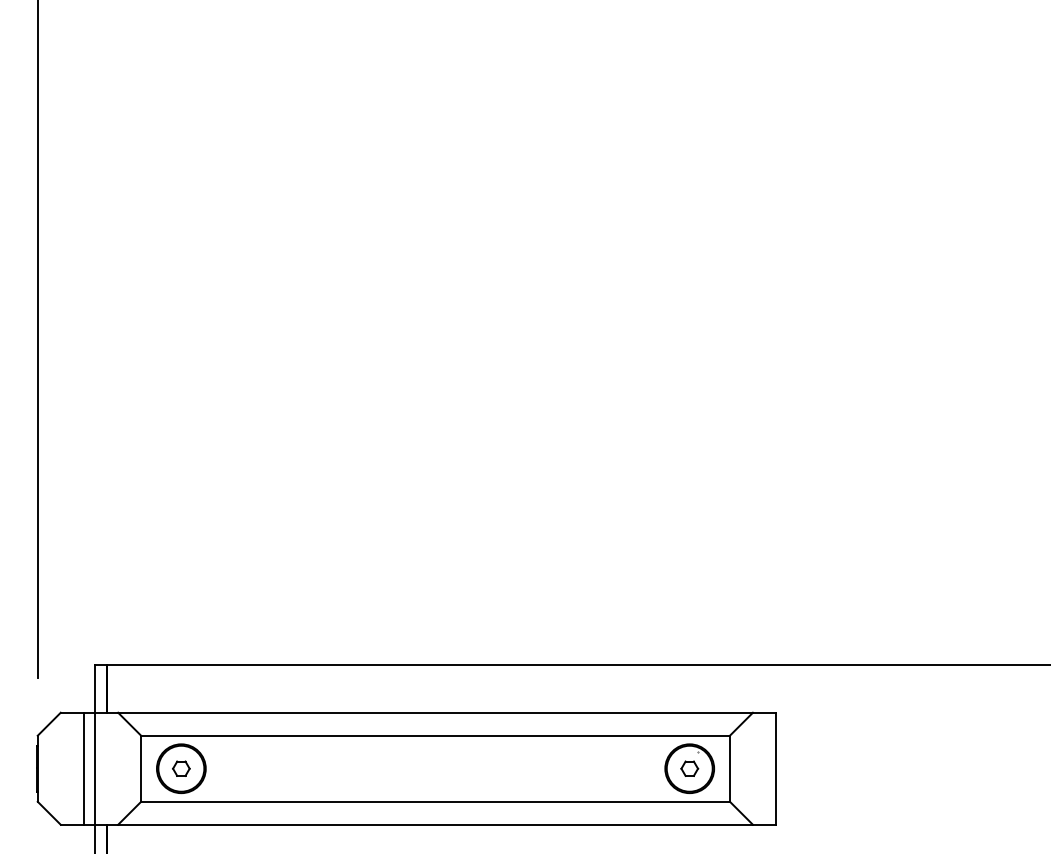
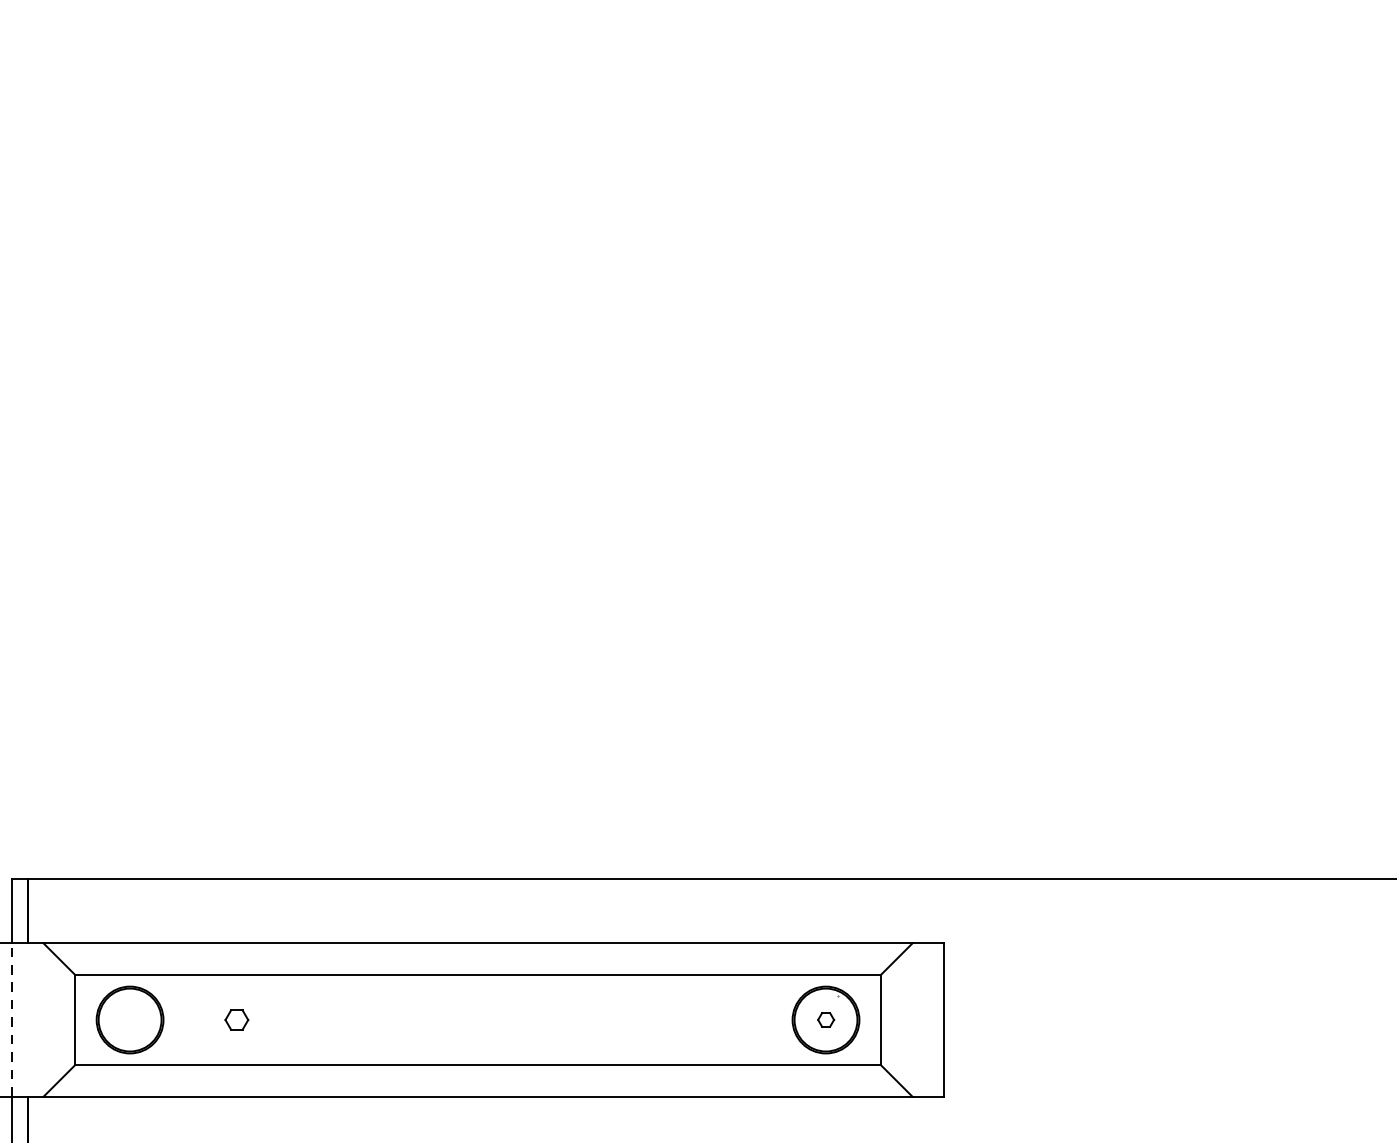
line: (95, 768) -> (12, 1019), solid -> dashed
part: (181, 768) -> (237, 1019), moved
part: (689, 768) -> (825, 1019), size x0.7

